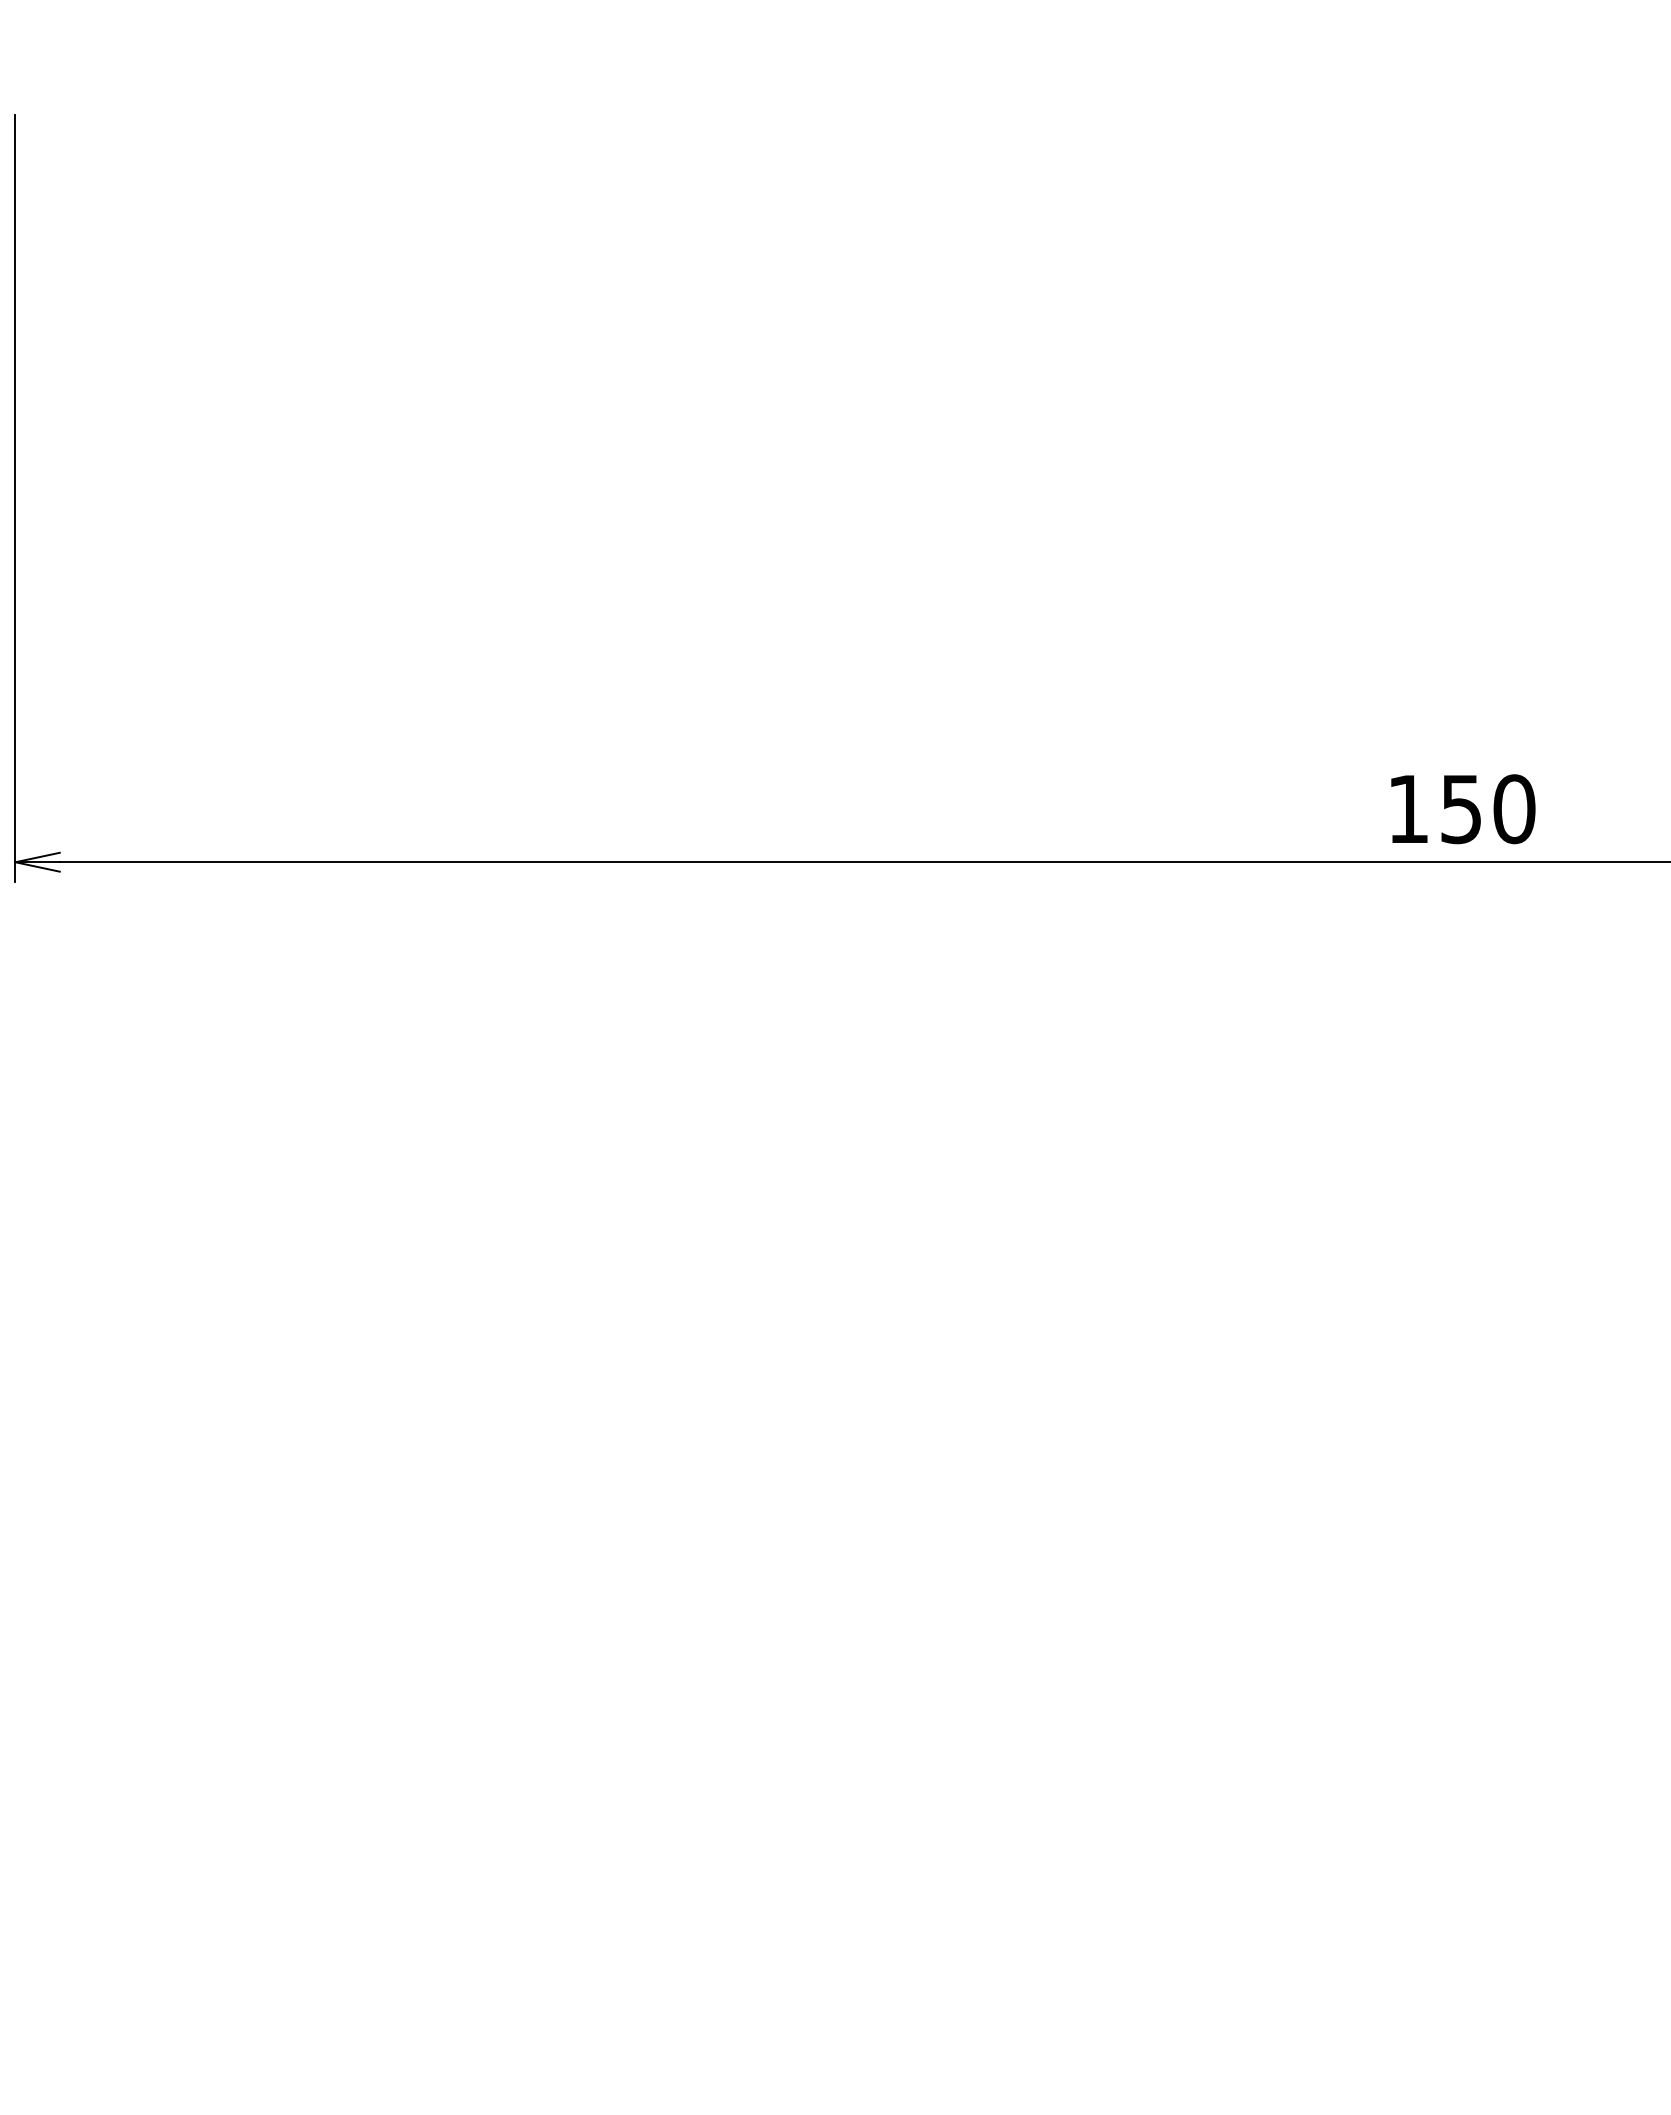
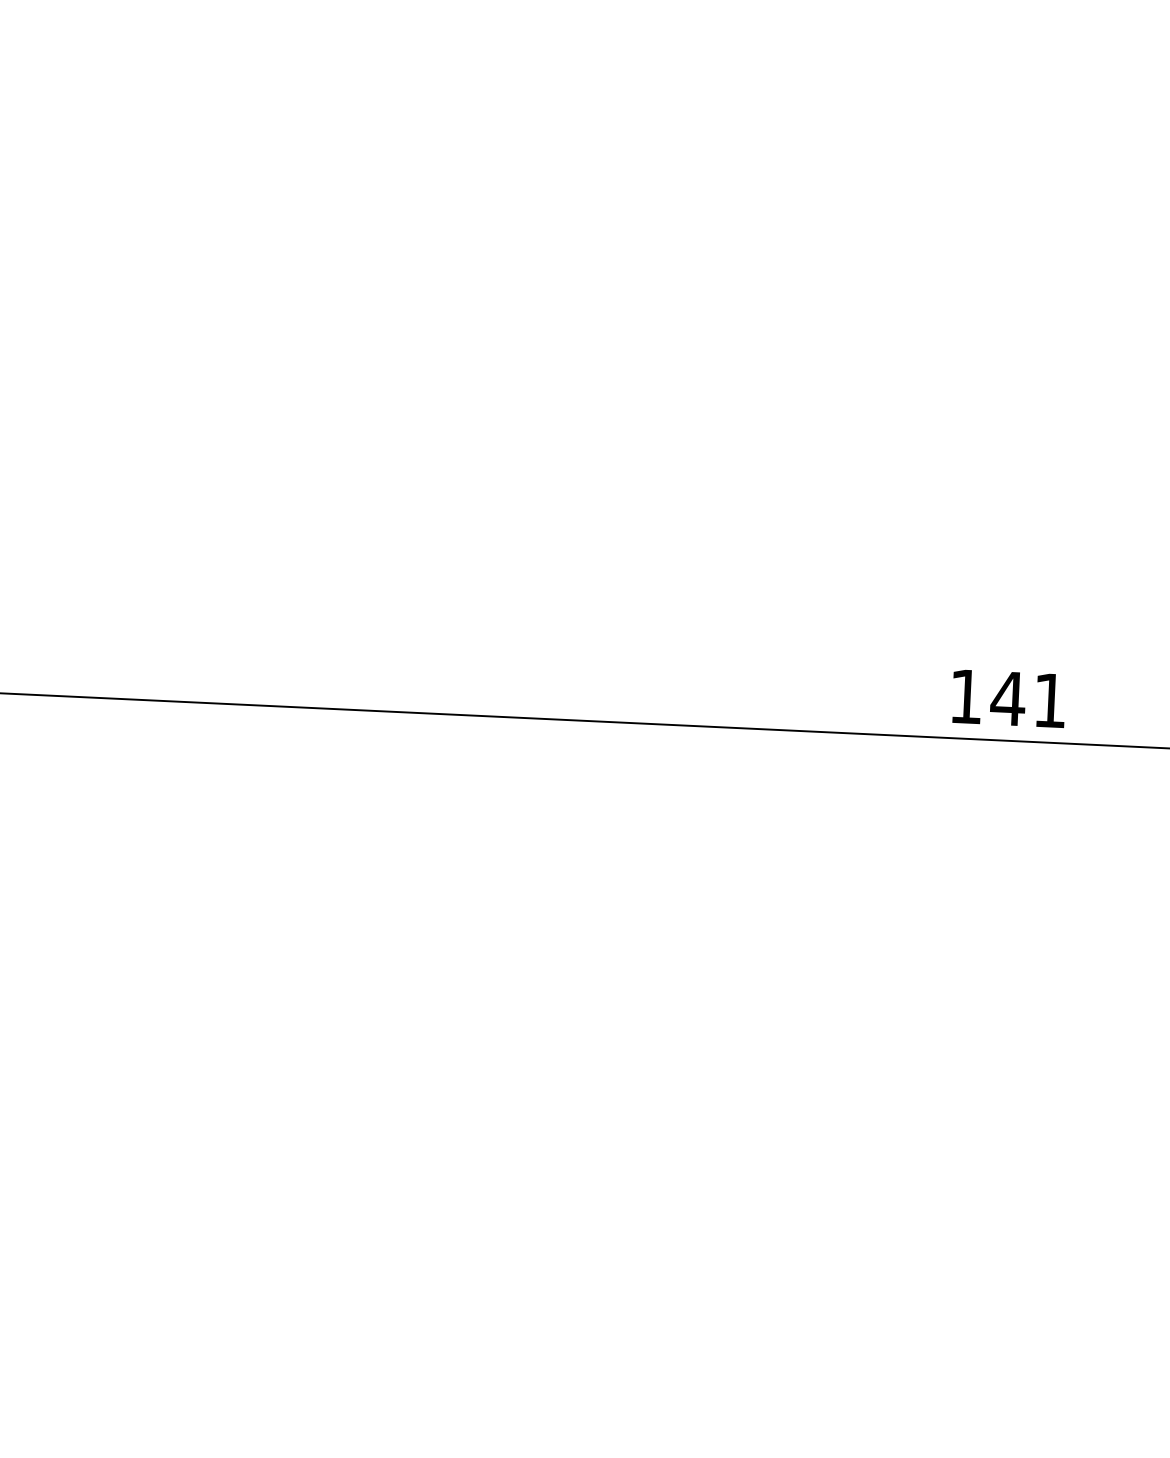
text: (1487, 809) -> (1028, 699), 150 -> 141

